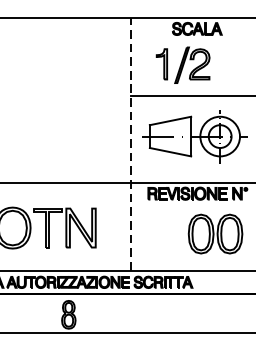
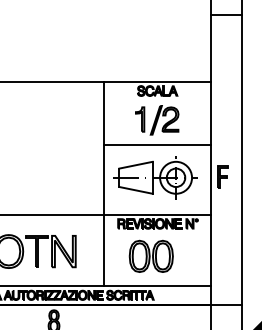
part: (183, 65) -> (157, 120), moved
line: (130, 143) -> (103, 183), dashed -> solid
part: (214, 232) -> (150, 255), moved

